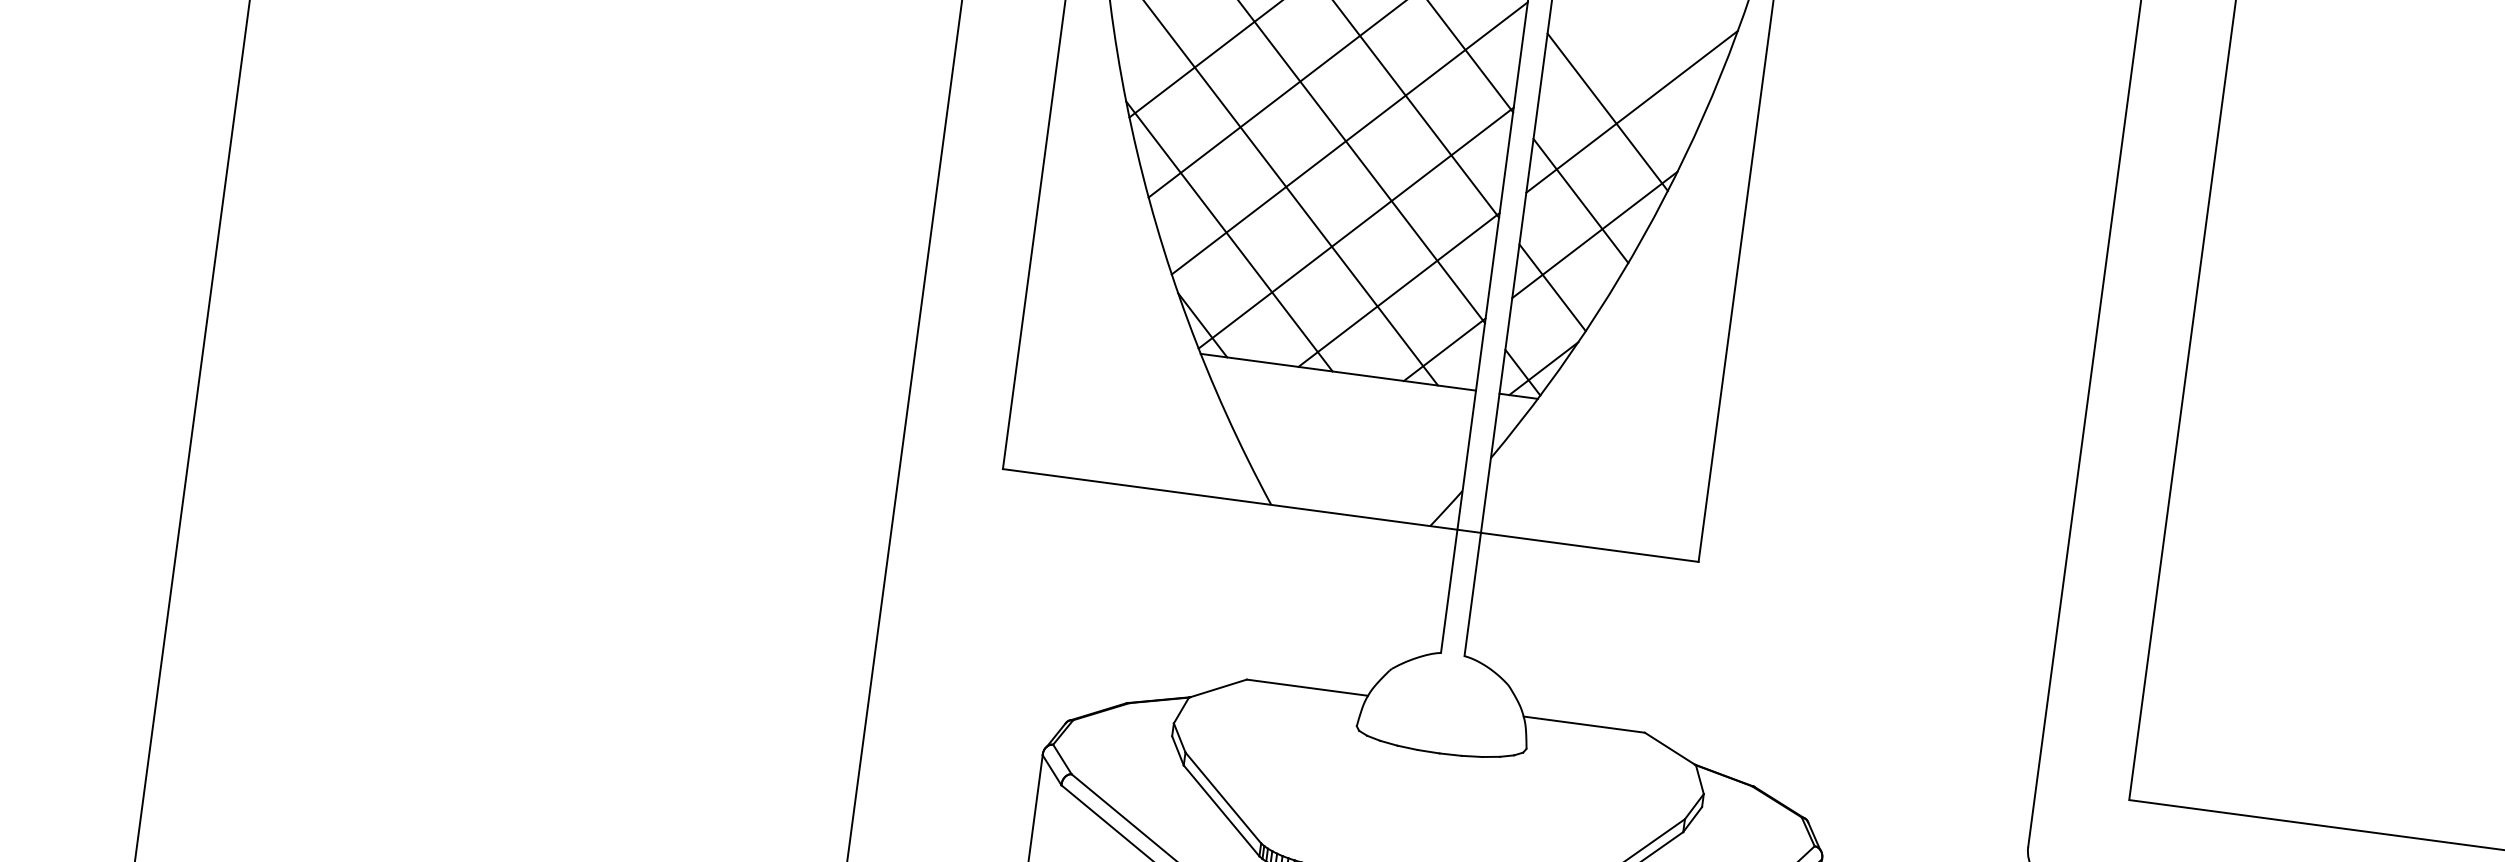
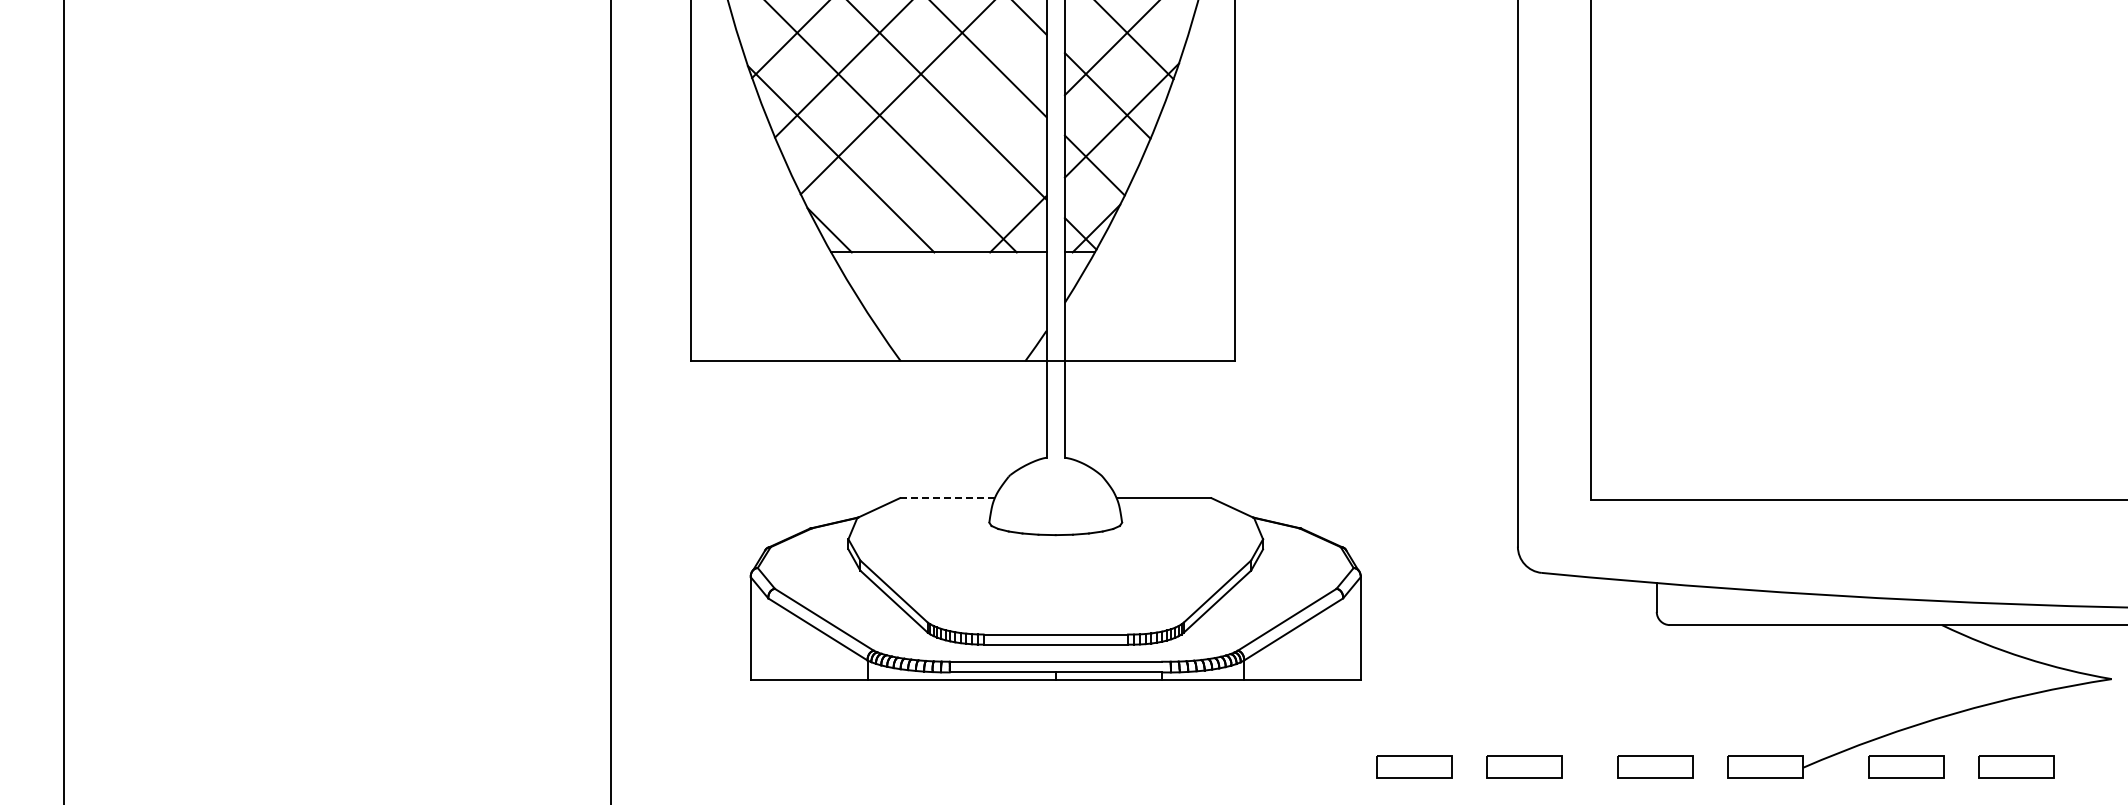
line: (1355, 227) -> (937, 139), removed
line: (1398, 289) -> (976, 182), removed
line: (1307, 688) -> (947, 498), solid -> dashed

